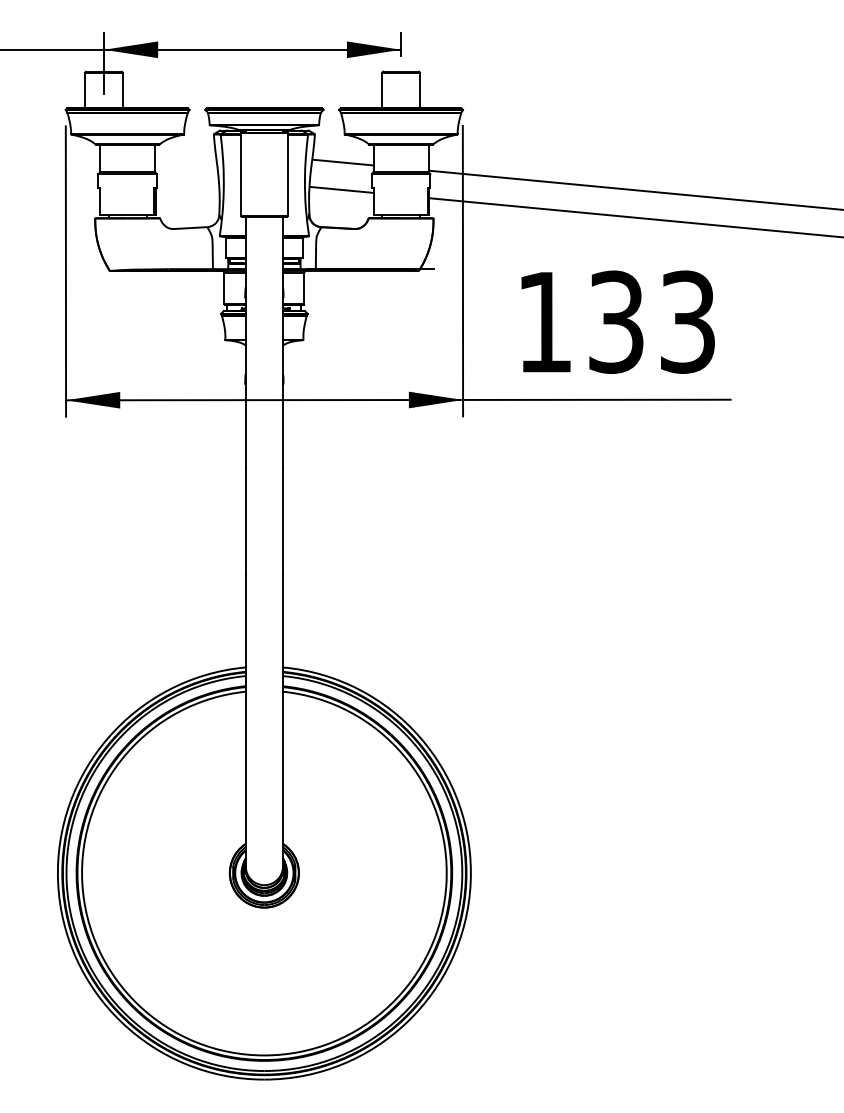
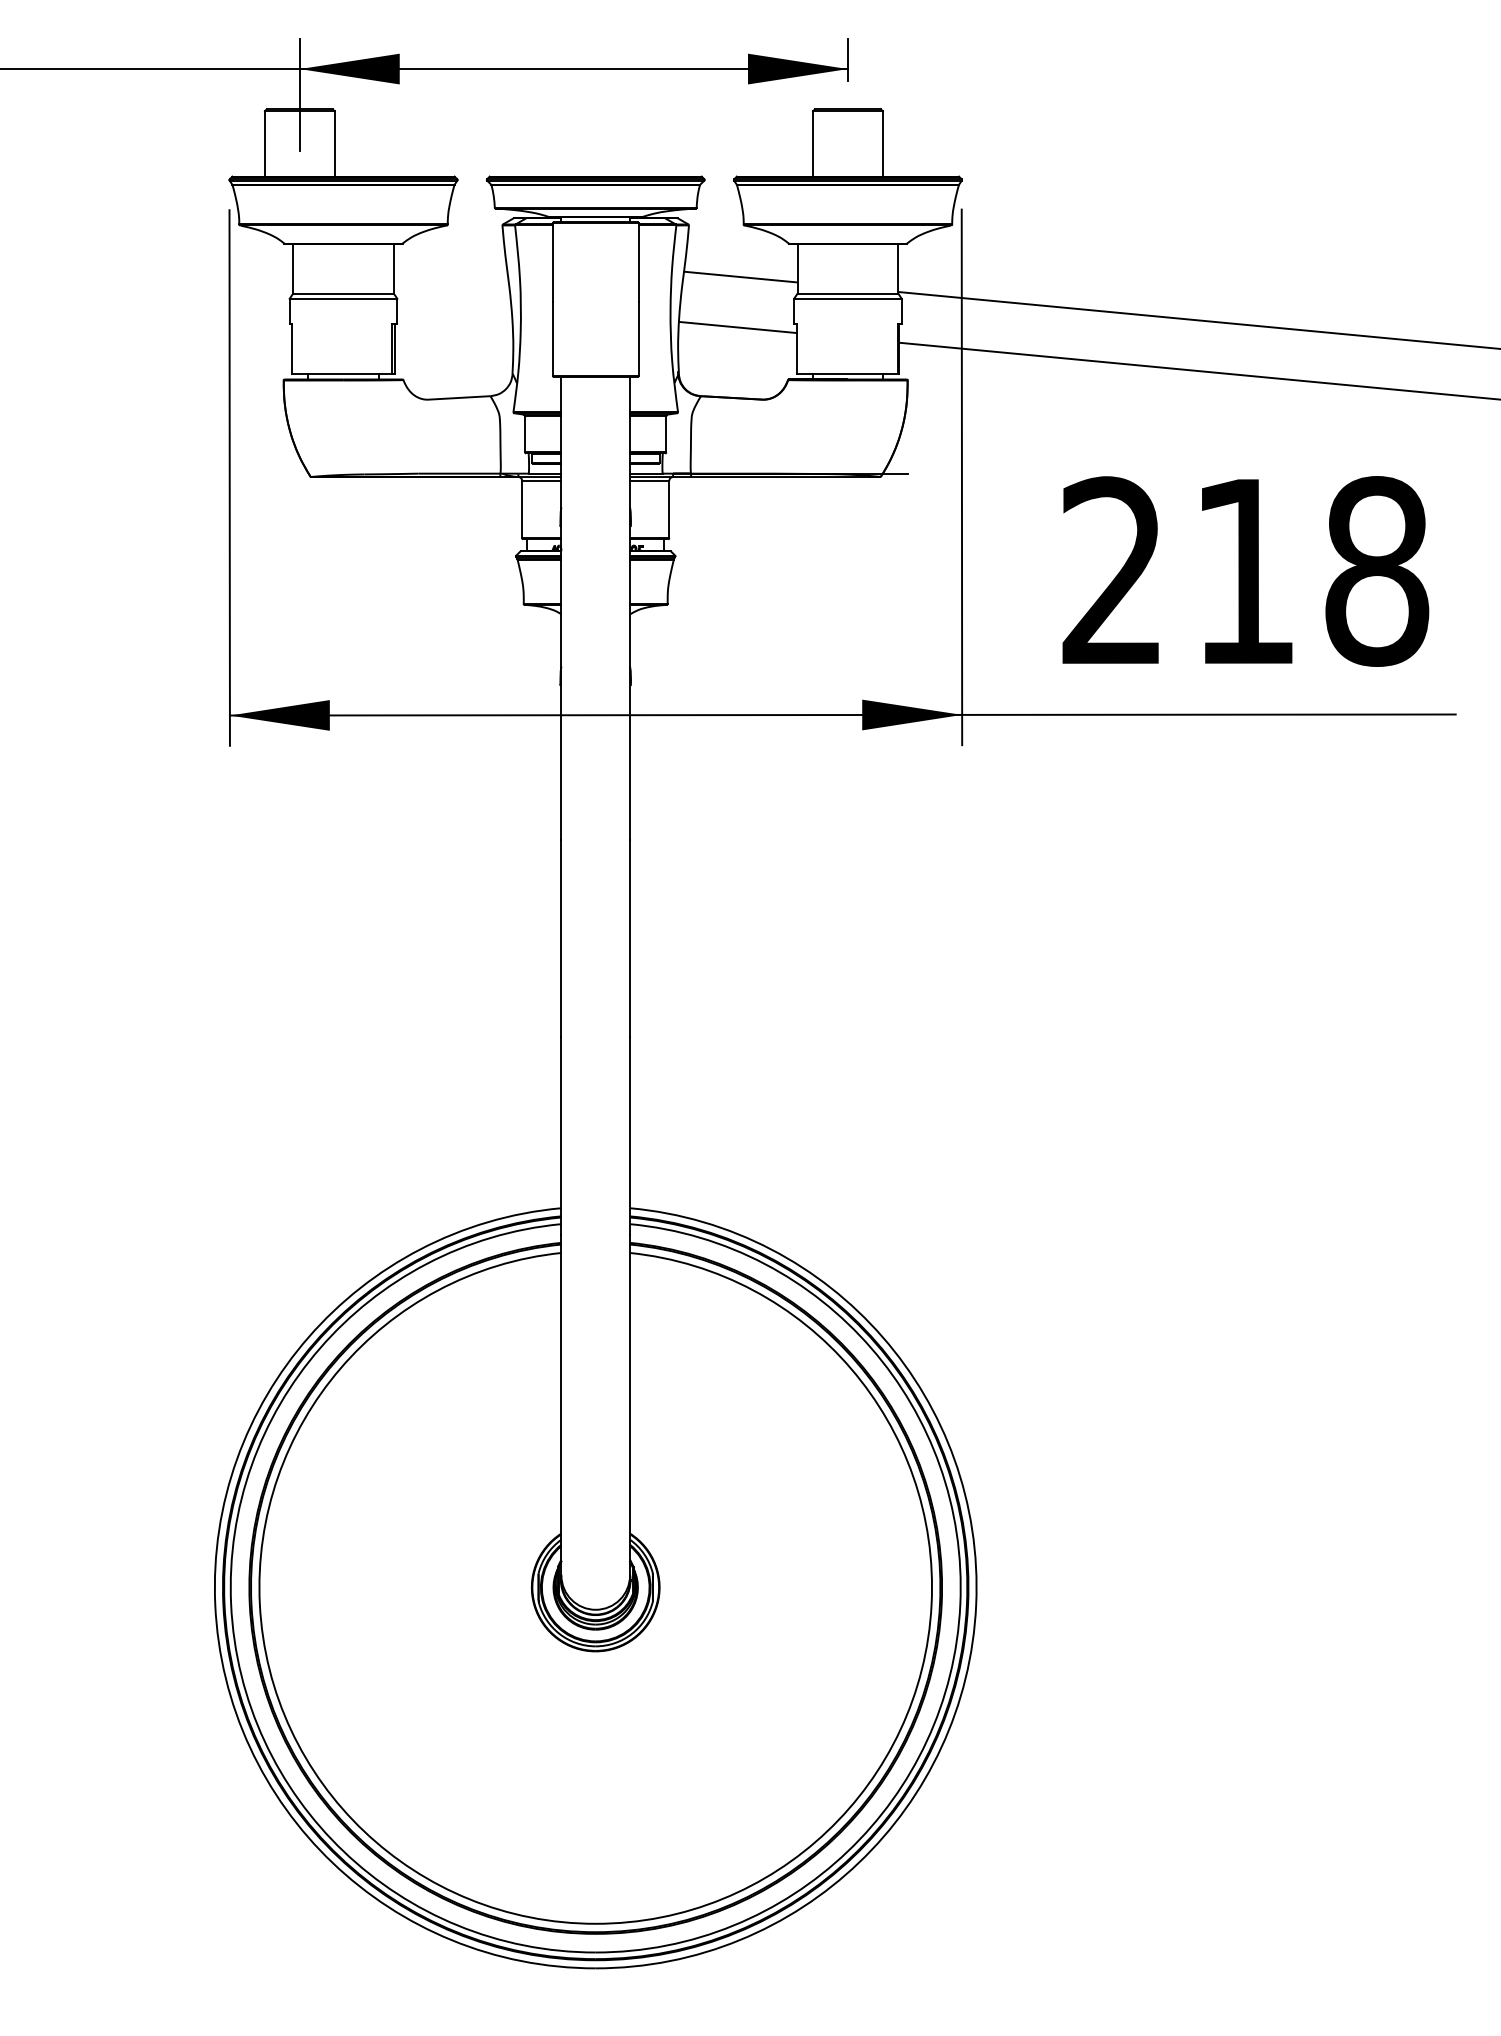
text: (616, 321) -> (1245, 570), 133 -> 218

